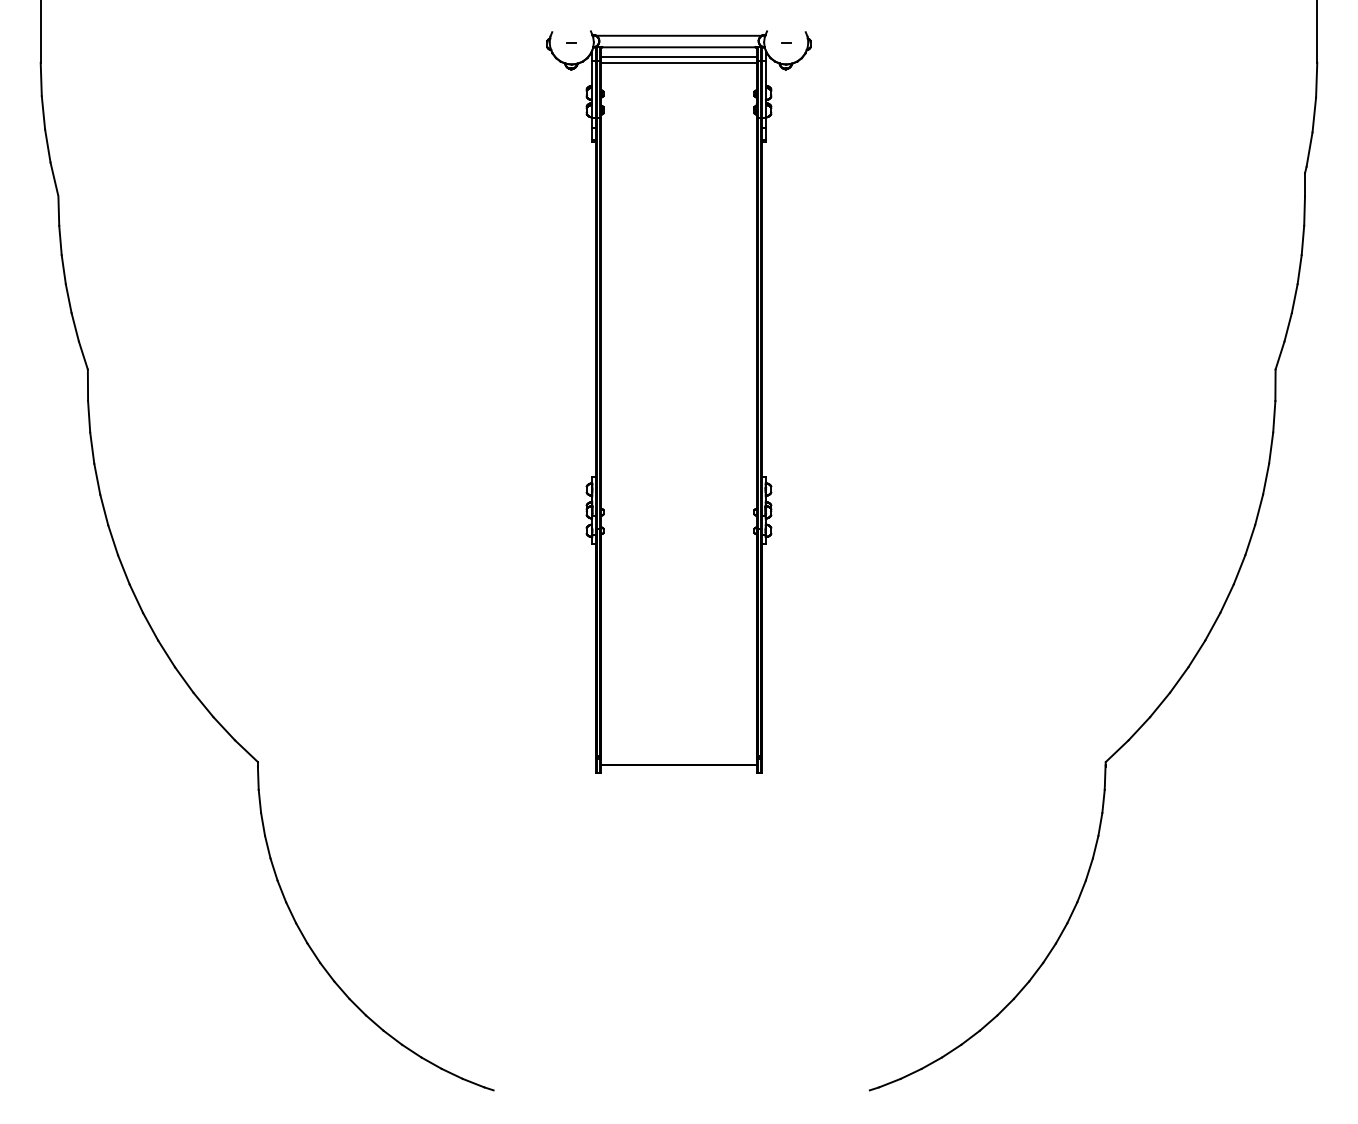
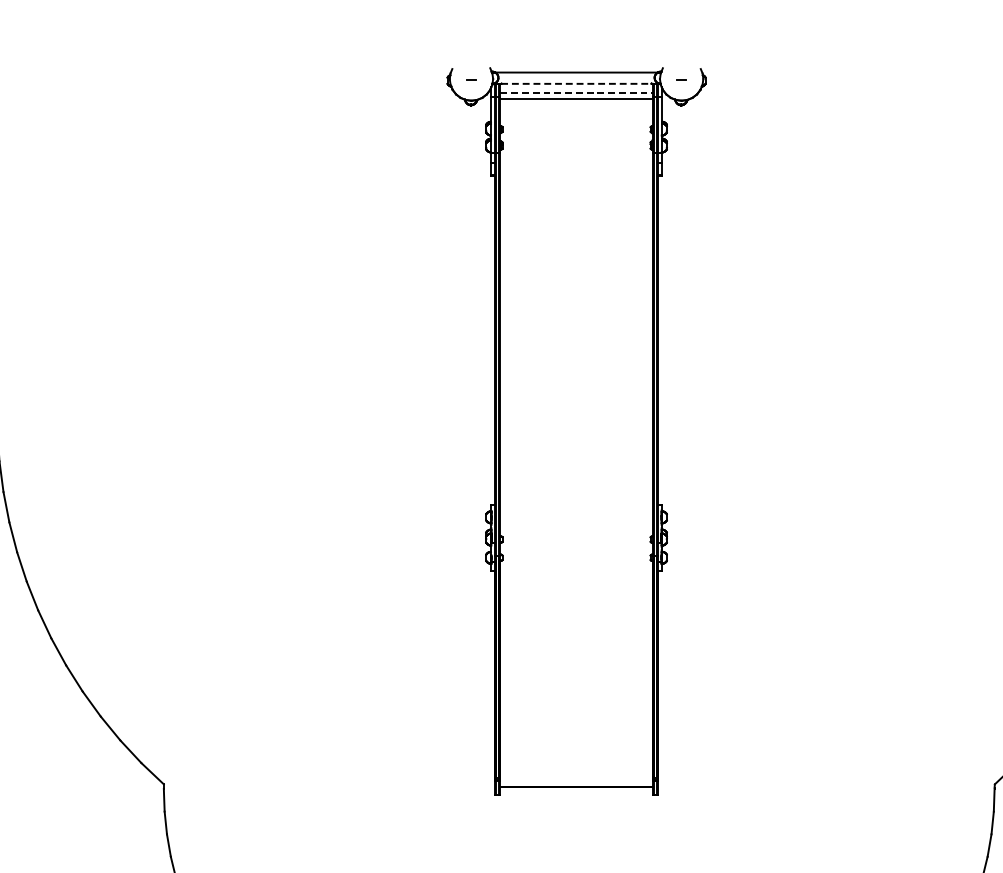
line: (678, 47) -> (576, 84), solid -> dashed
line: (679, 56) -> (577, 92), solid -> dashed

